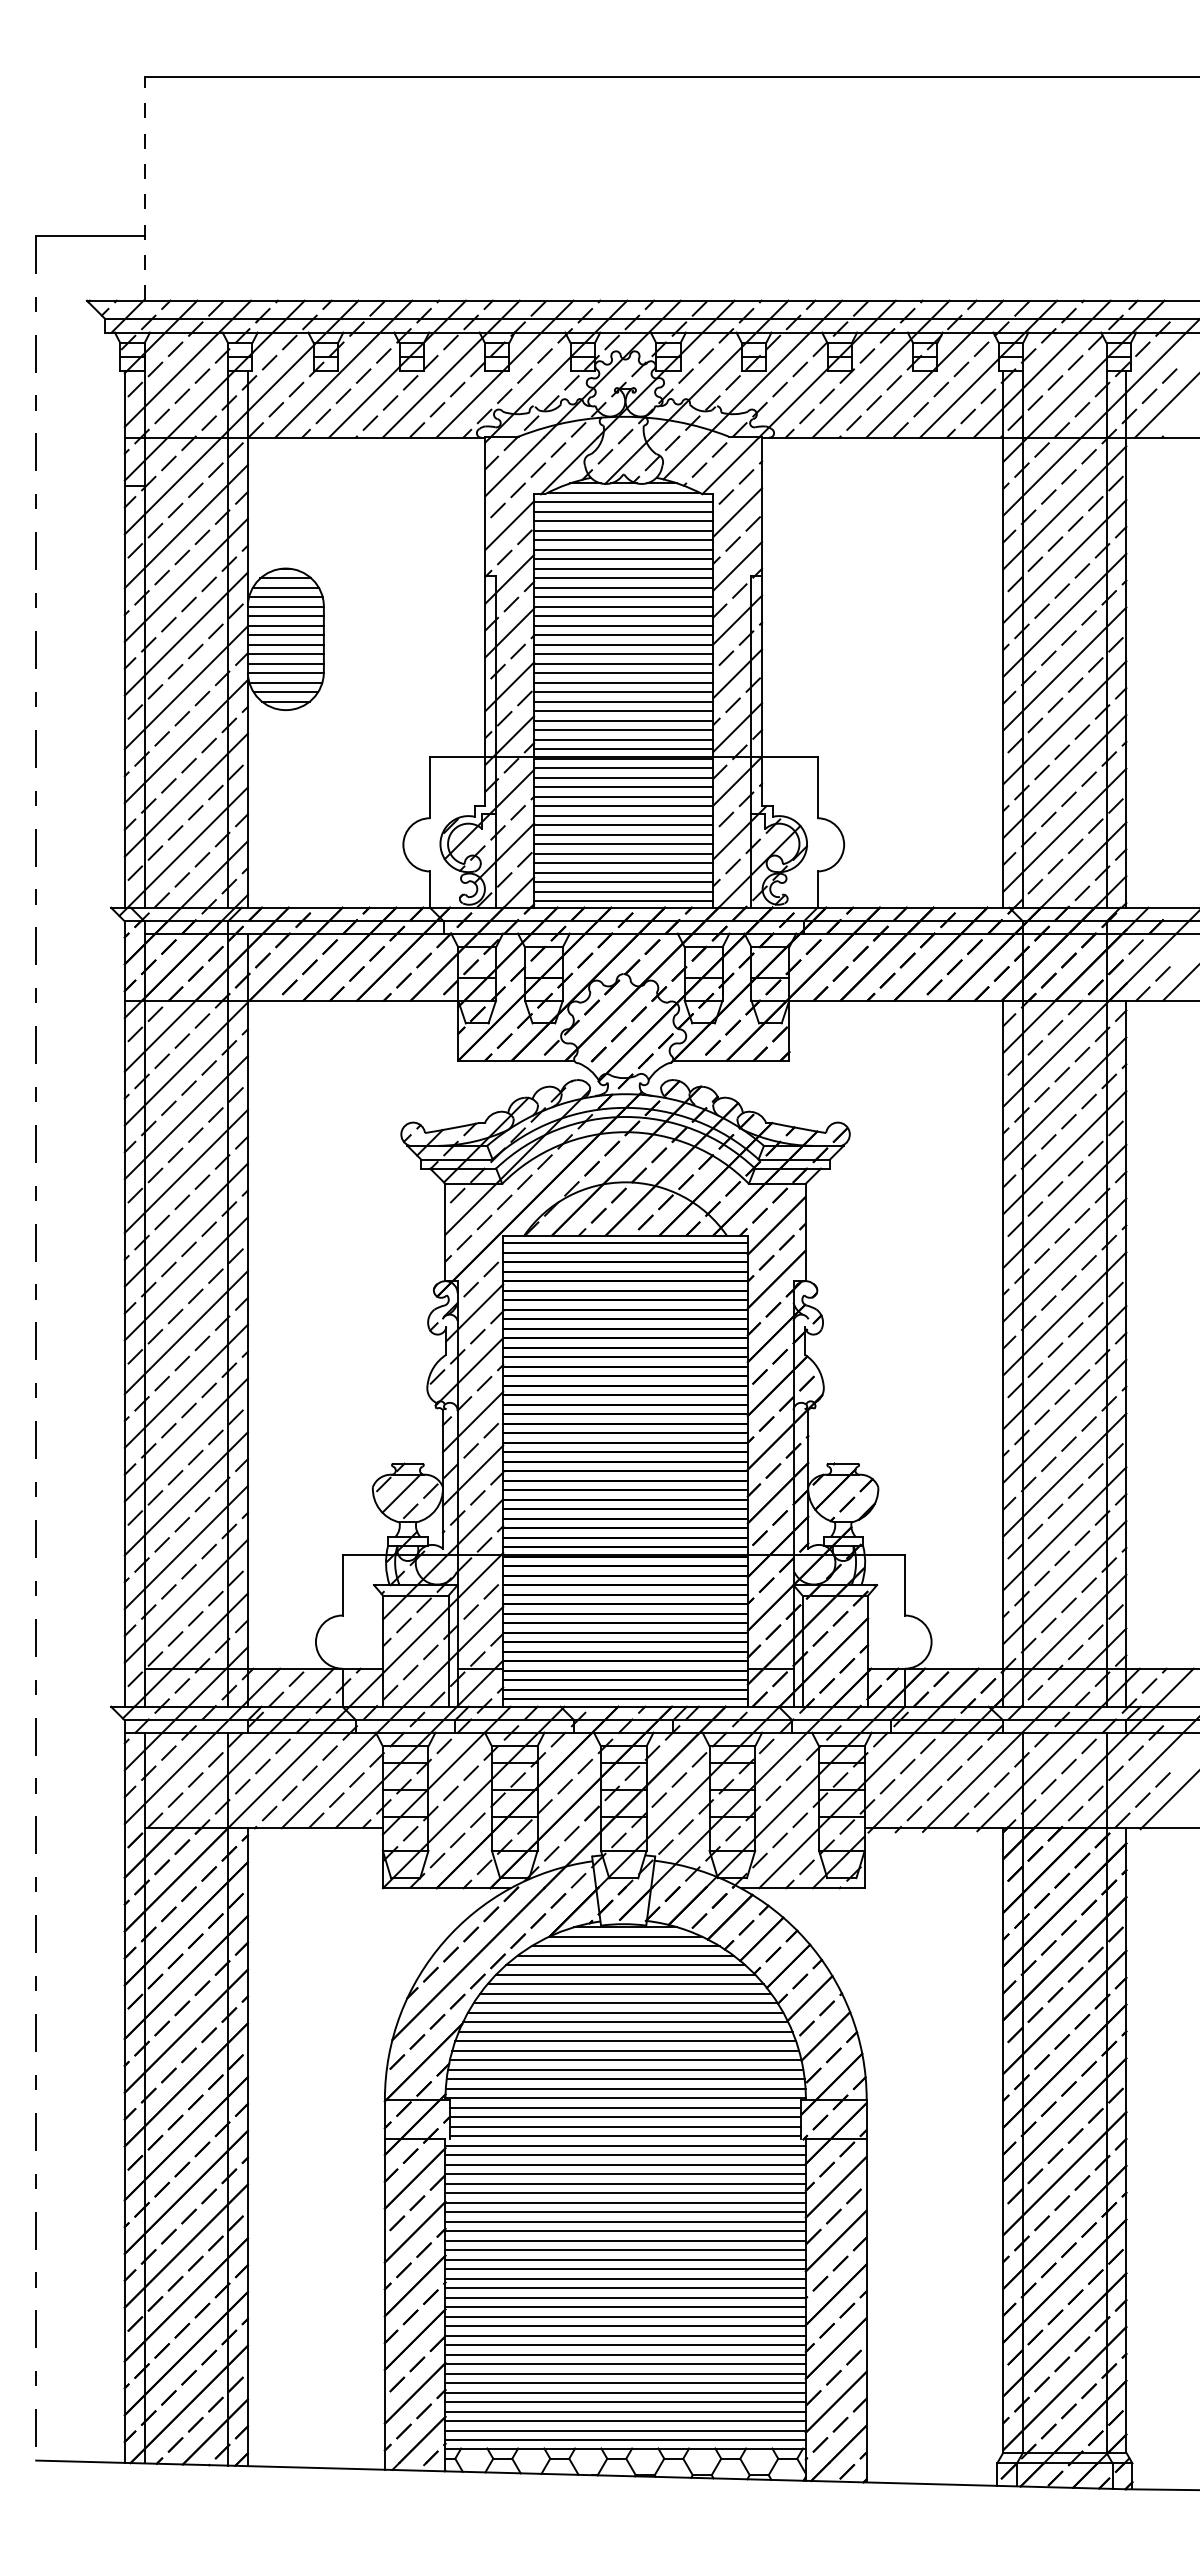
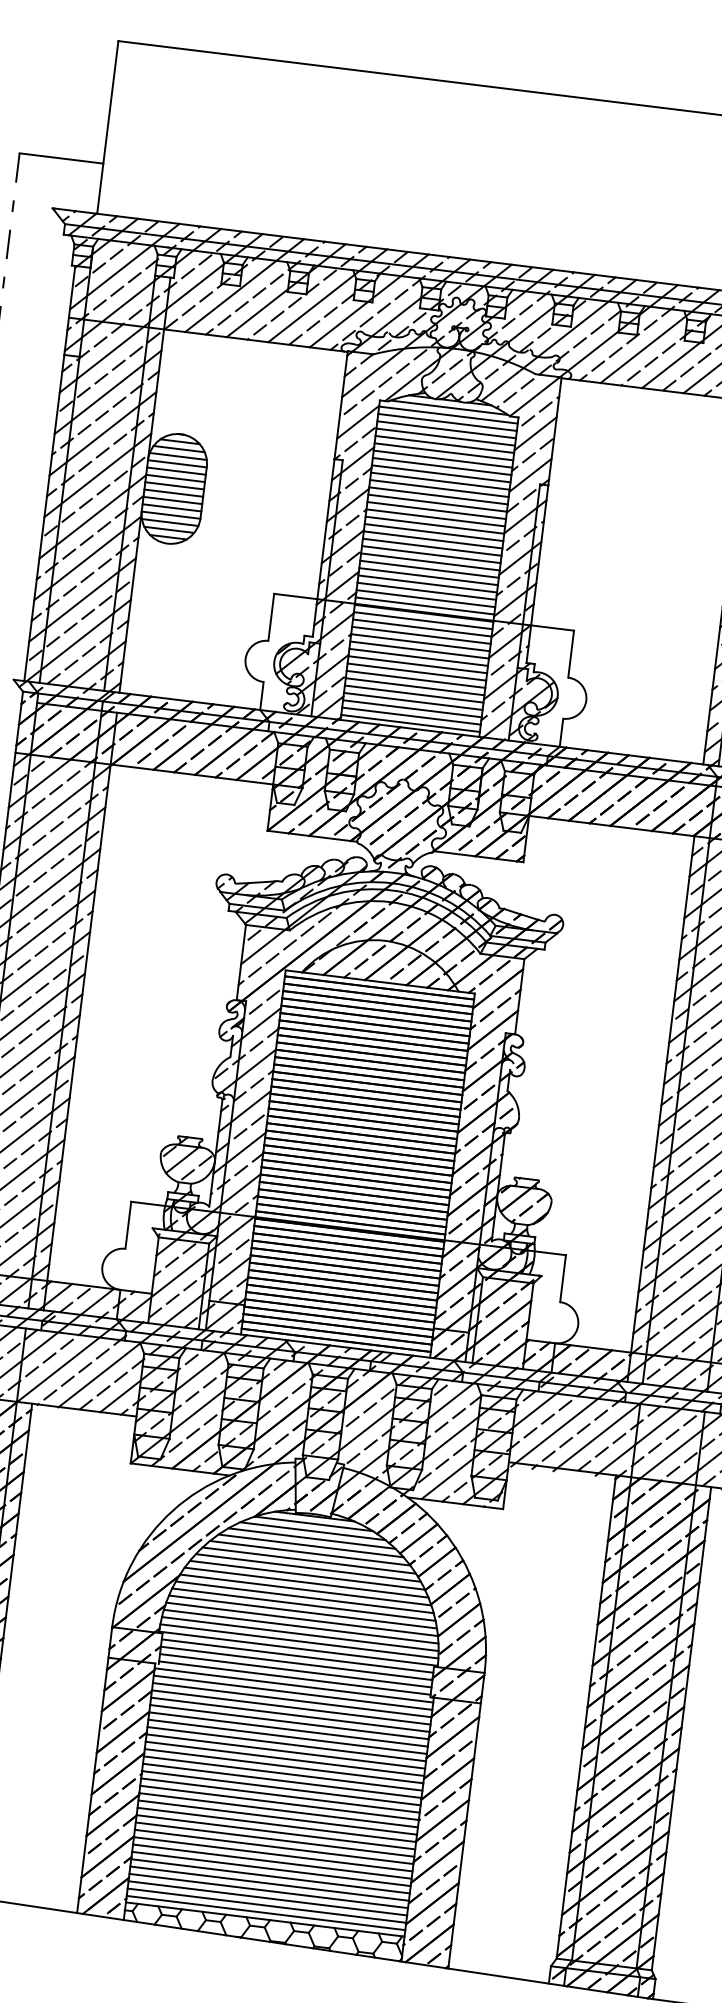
line: (144, 188) -> (107, 127), dashed -> solid

